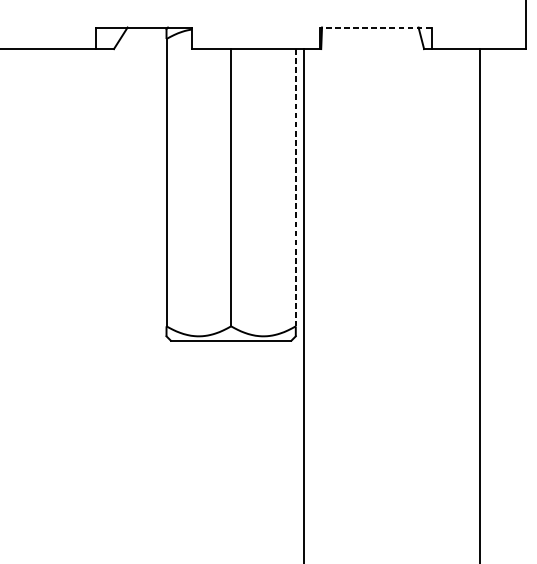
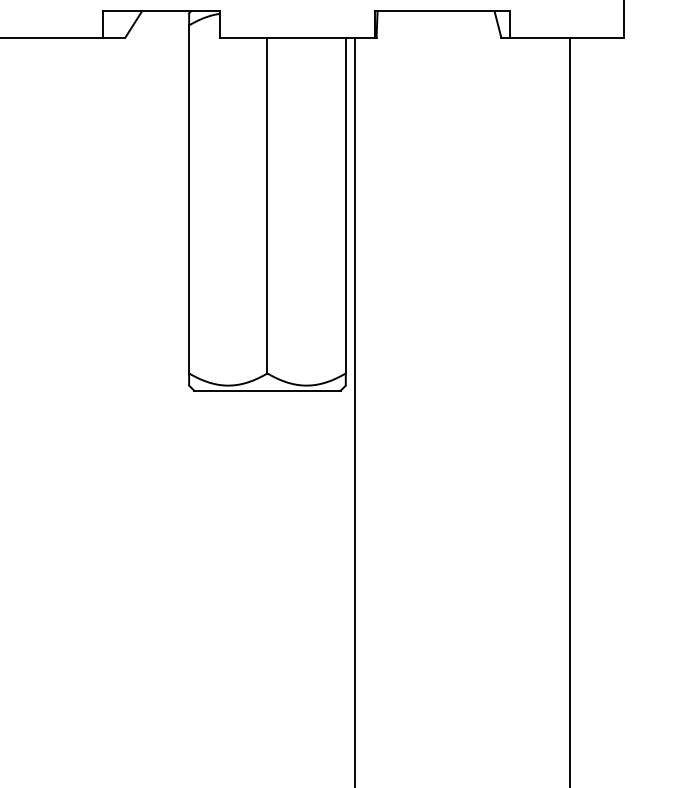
line: (375, 27) -> (442, 11), dashed -> solid
line: (295, 187) -> (345, 205), dashed -> solid

